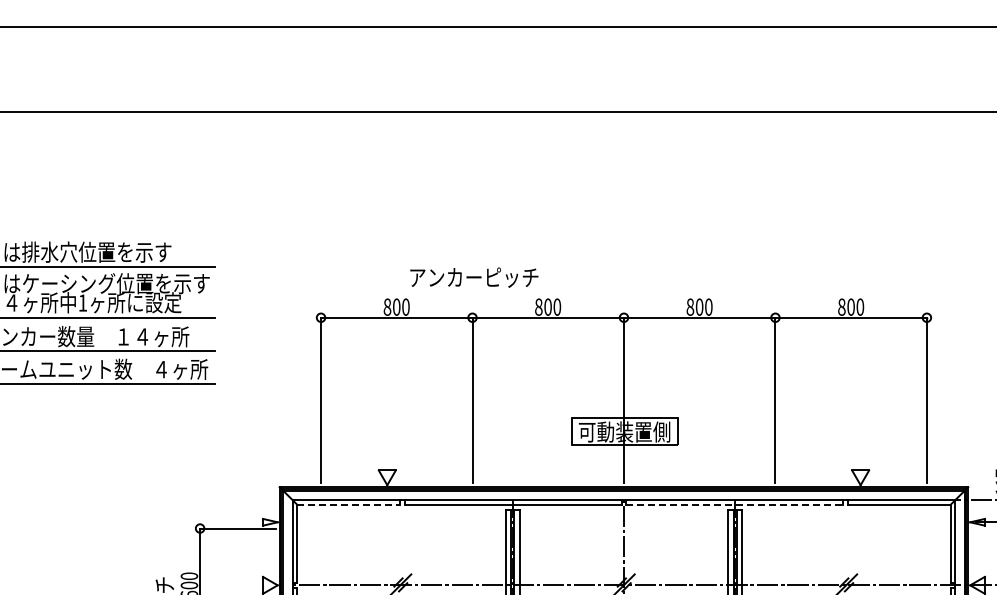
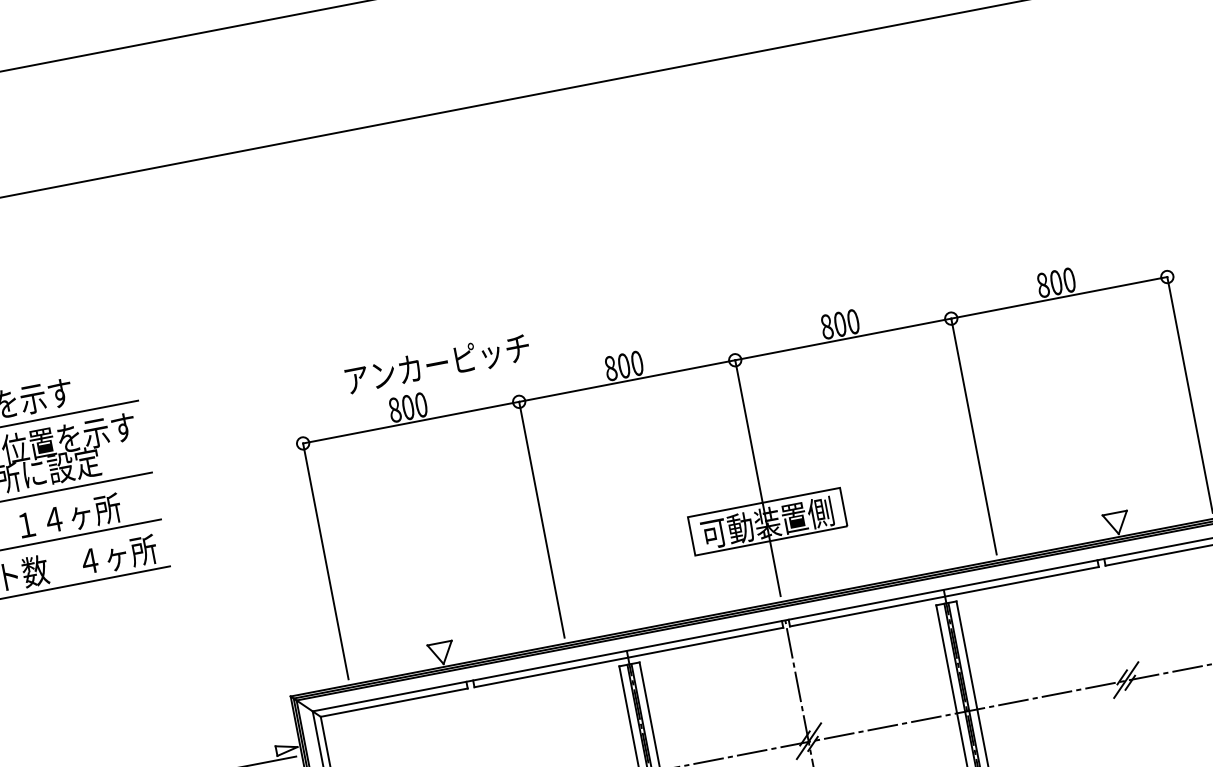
text: (474, 277) -> (437, 363), moved
line: (348, 504) -> (393, 702), dashed -> solid
line: (735, 504) -> (945, 595), dashed -> solid

